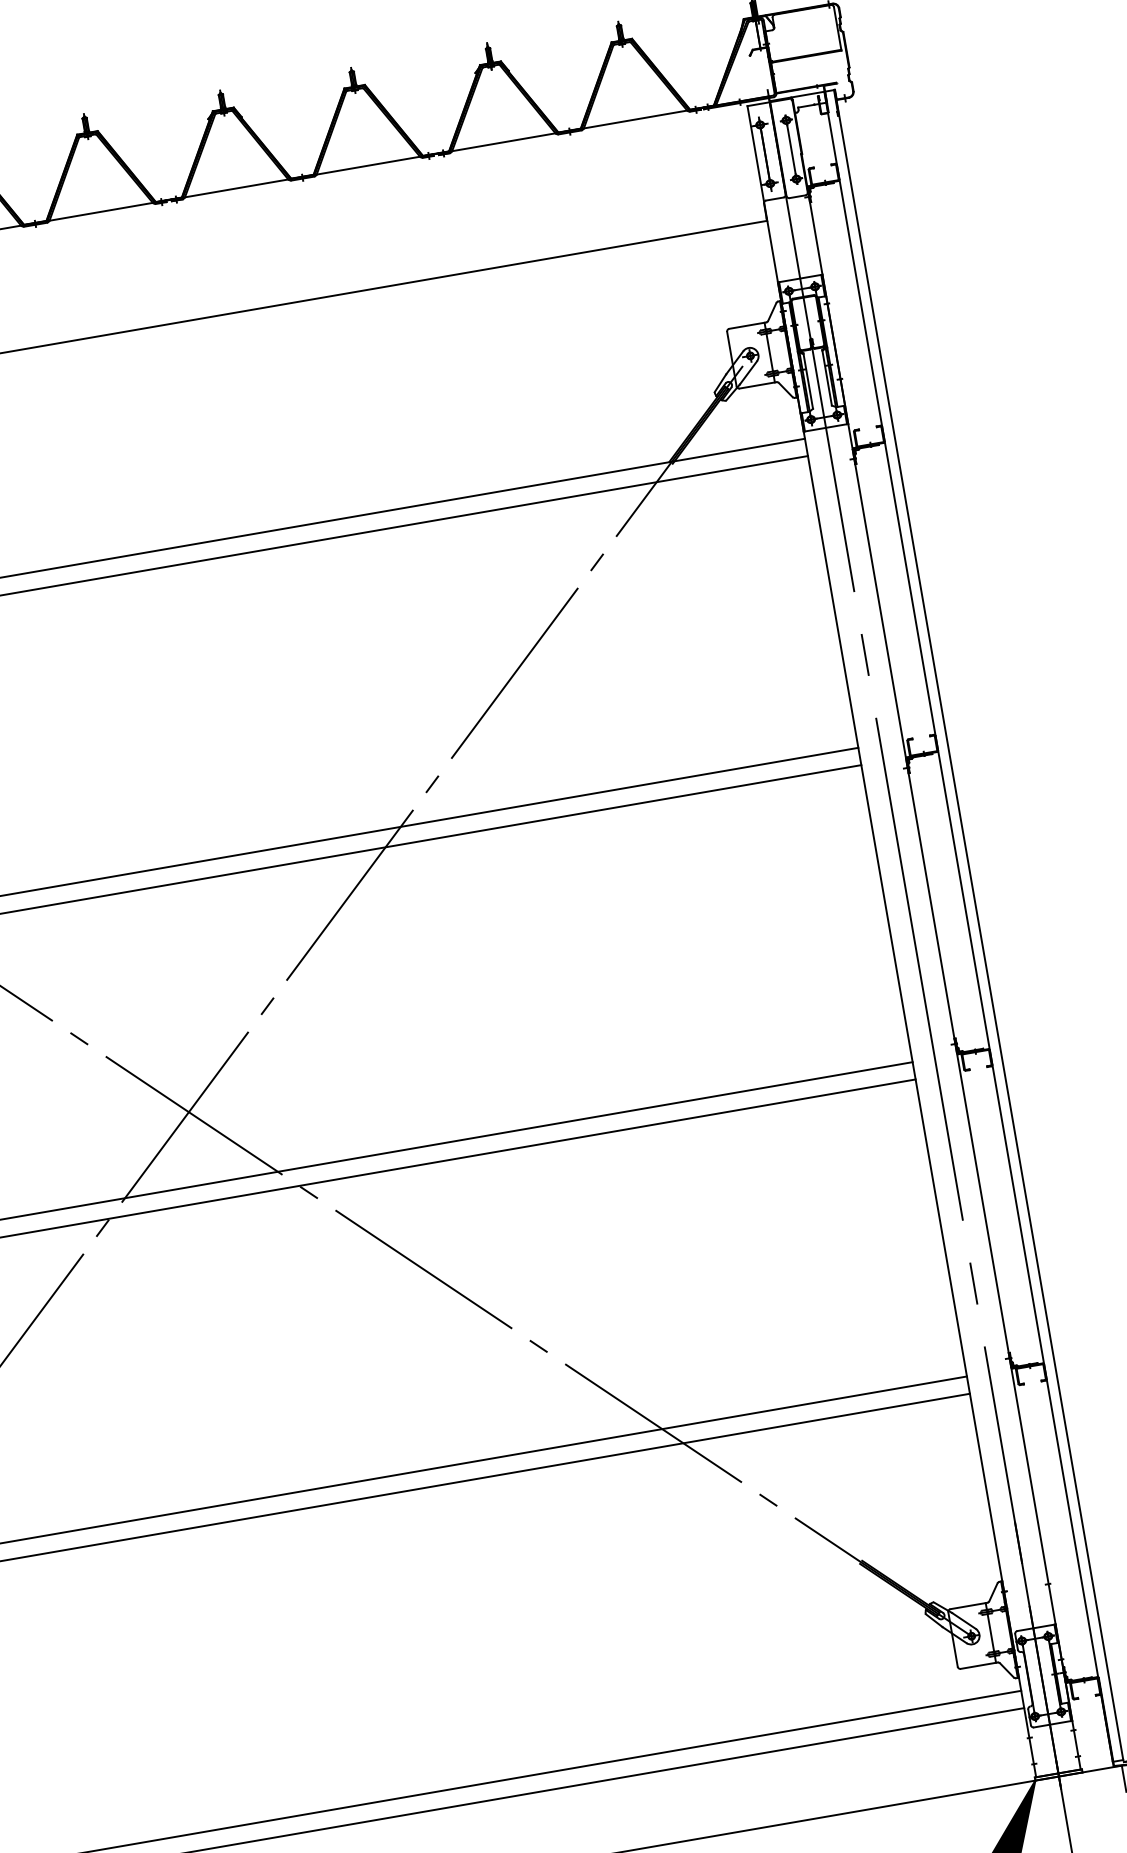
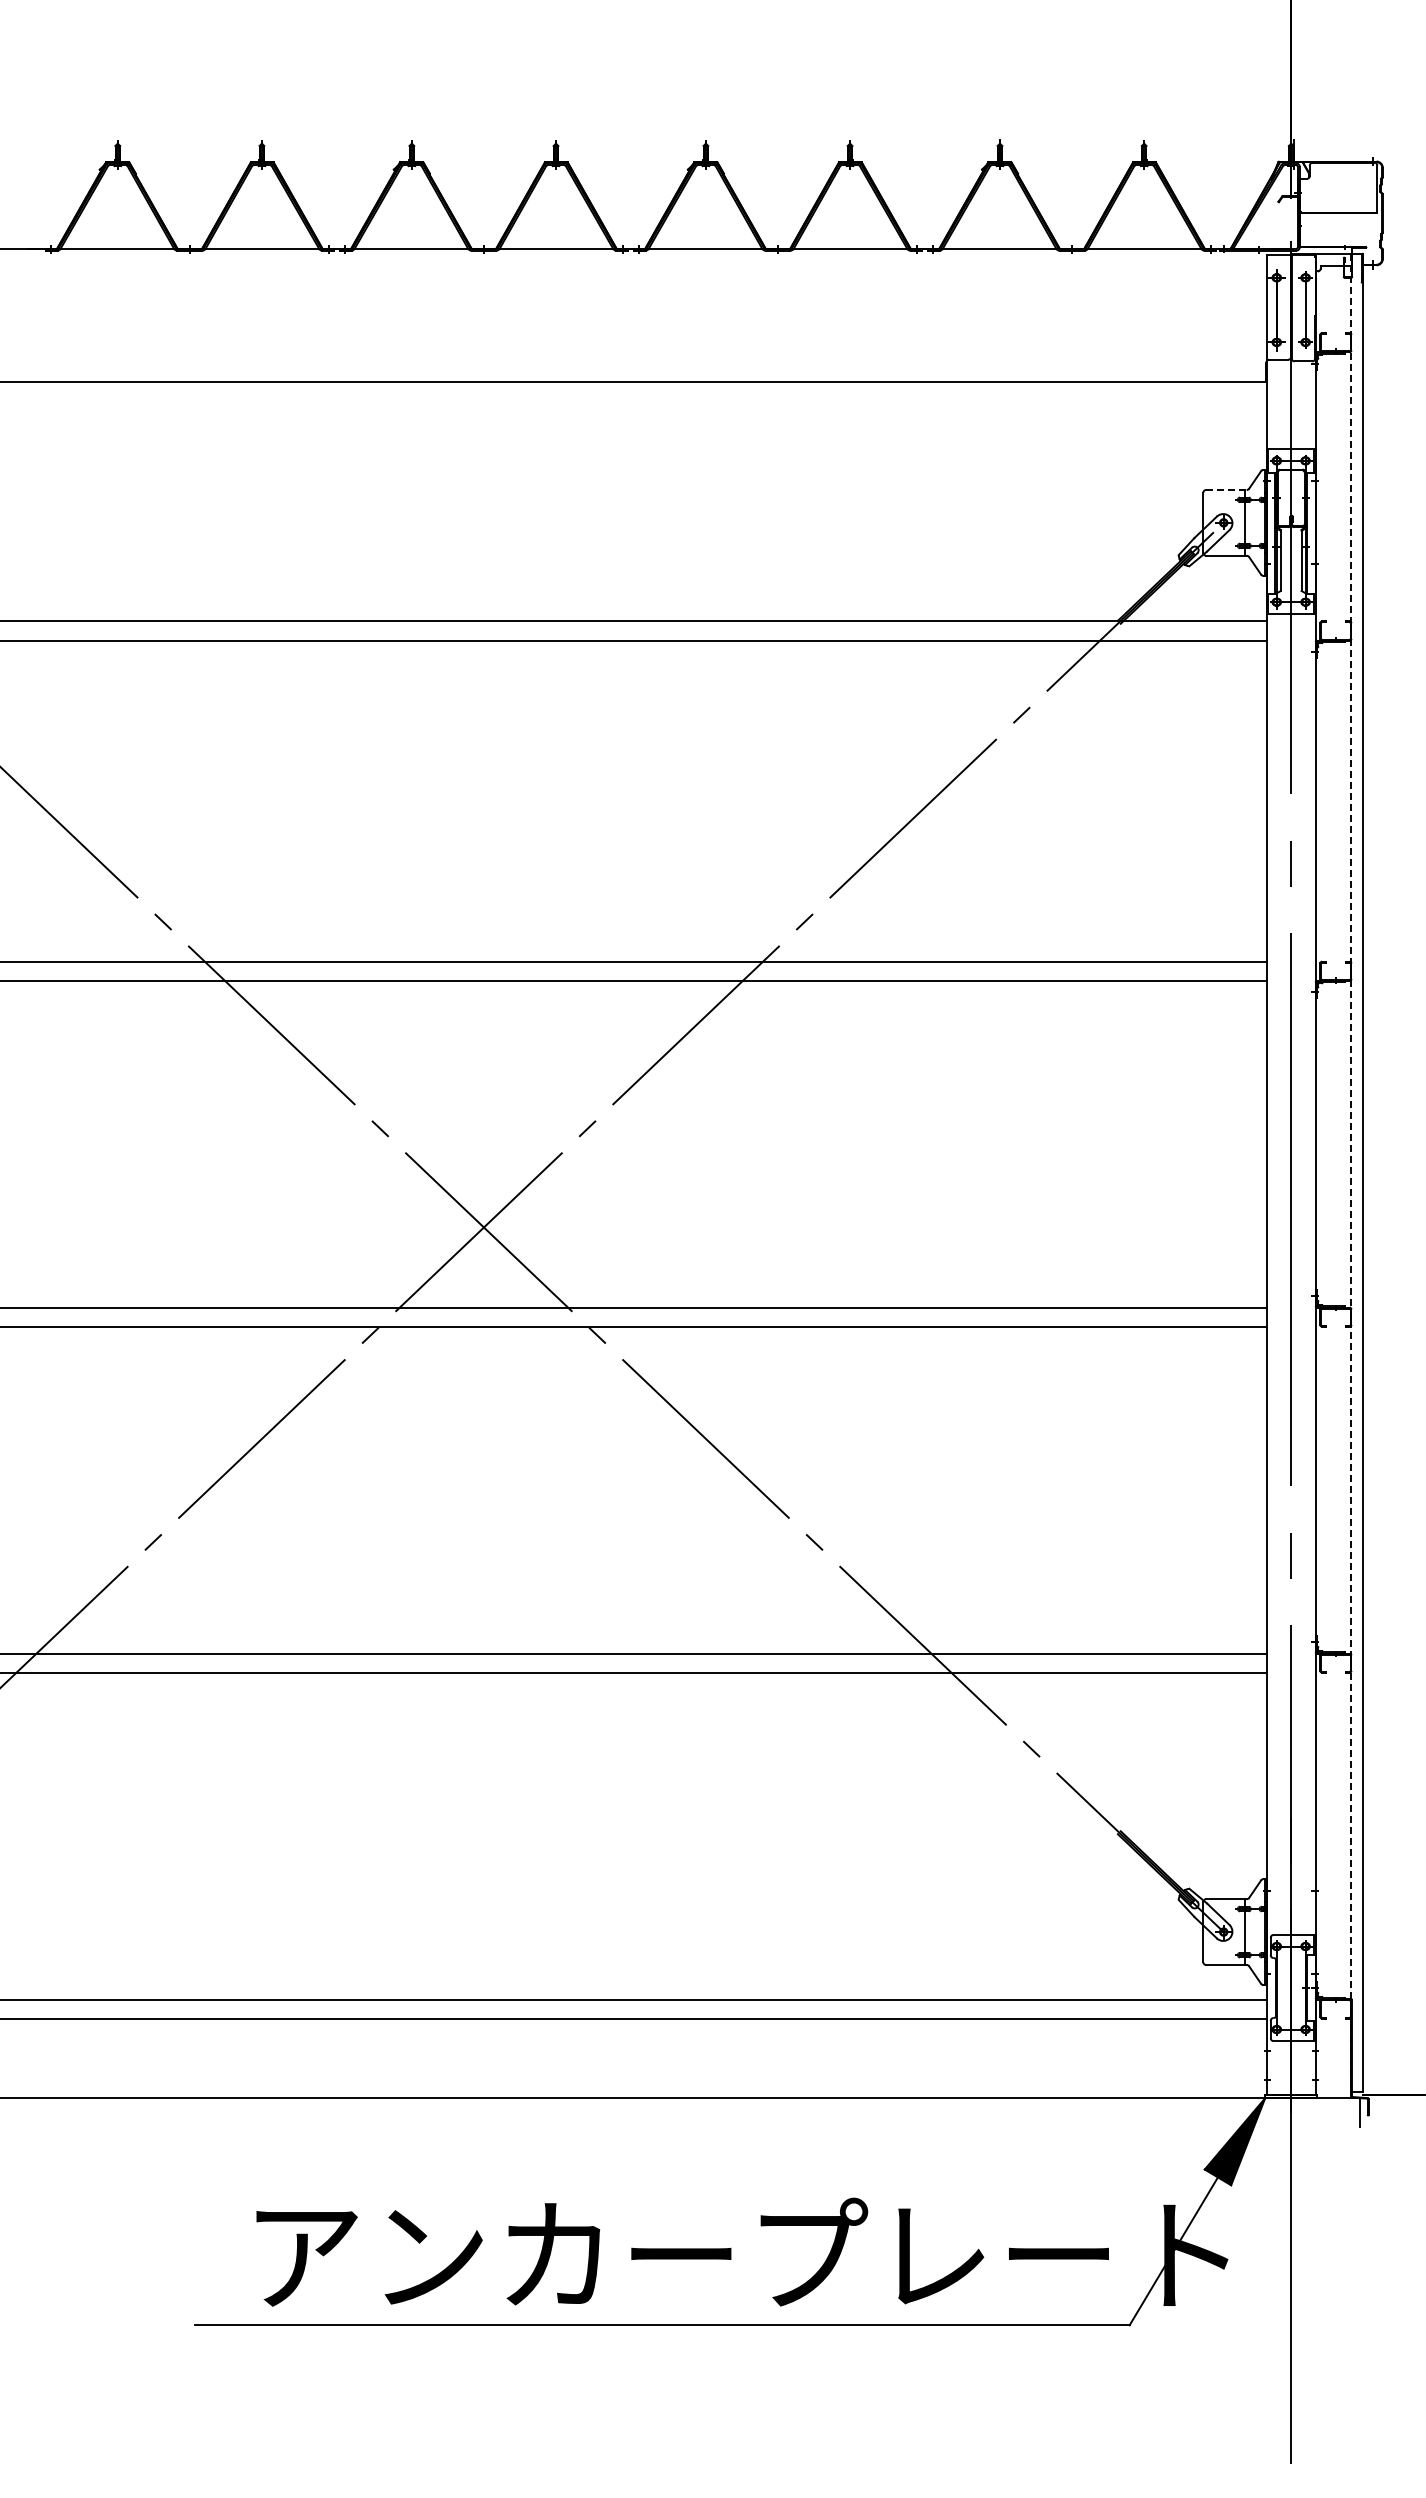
line: (747, 326) -> (1226, 490), solid -> dashed
line: (968, 926) -> (1351, 1173), solid -> dashed

